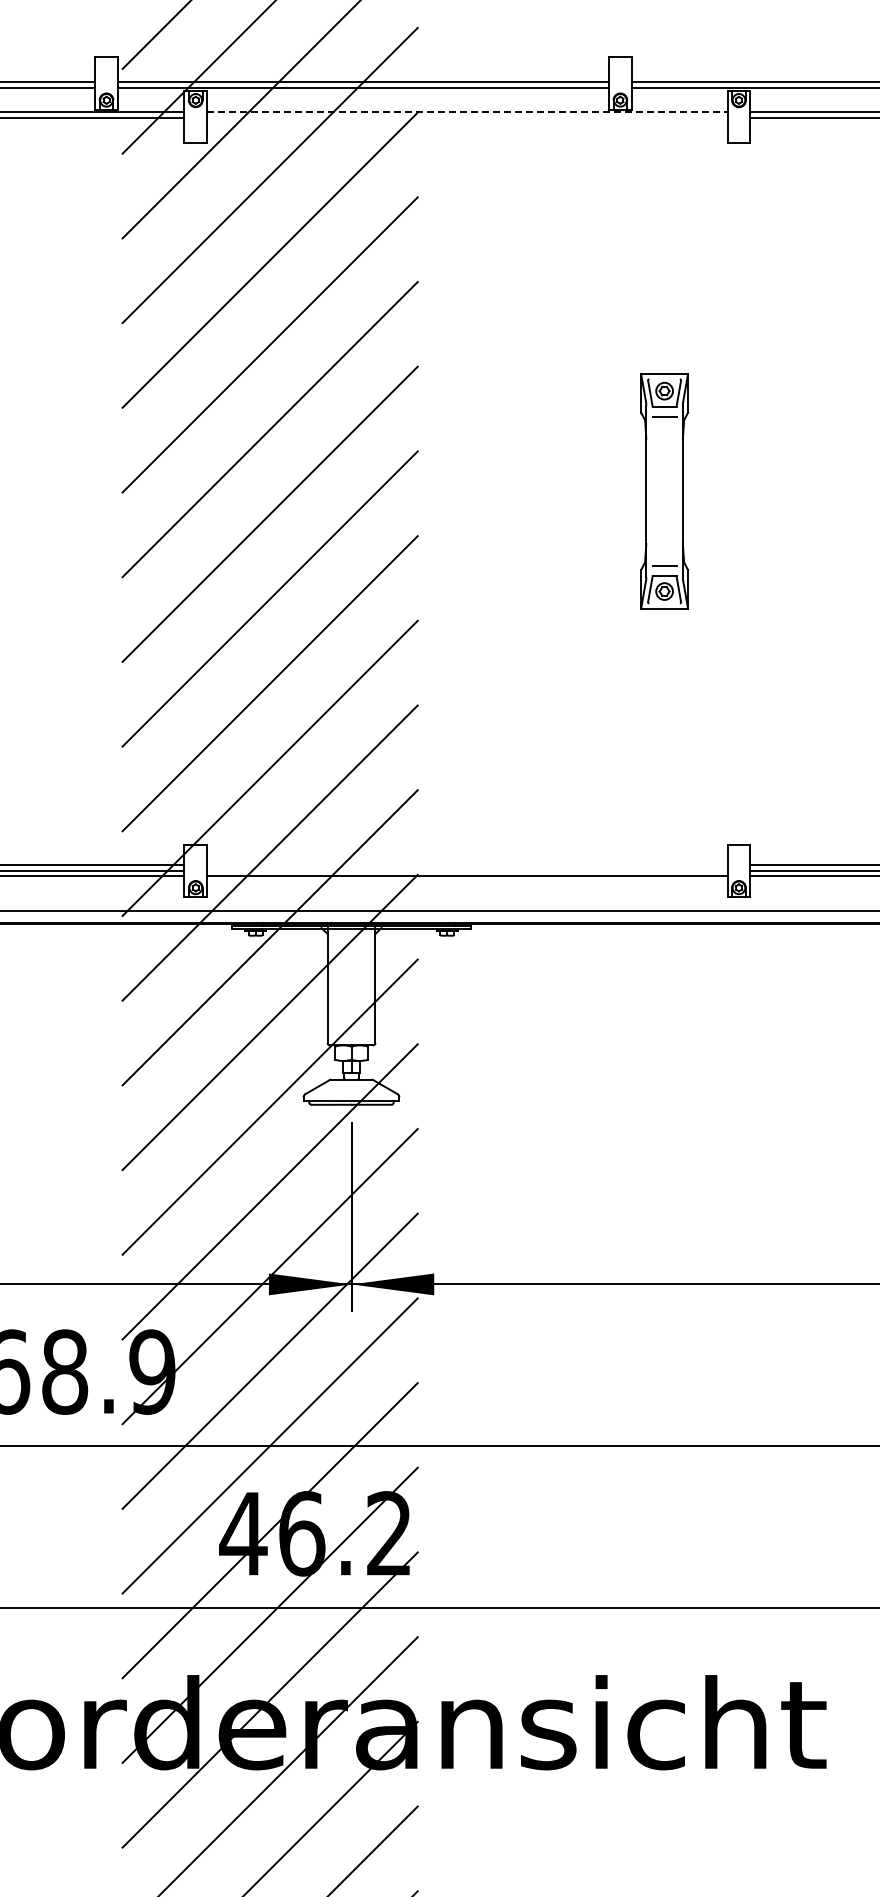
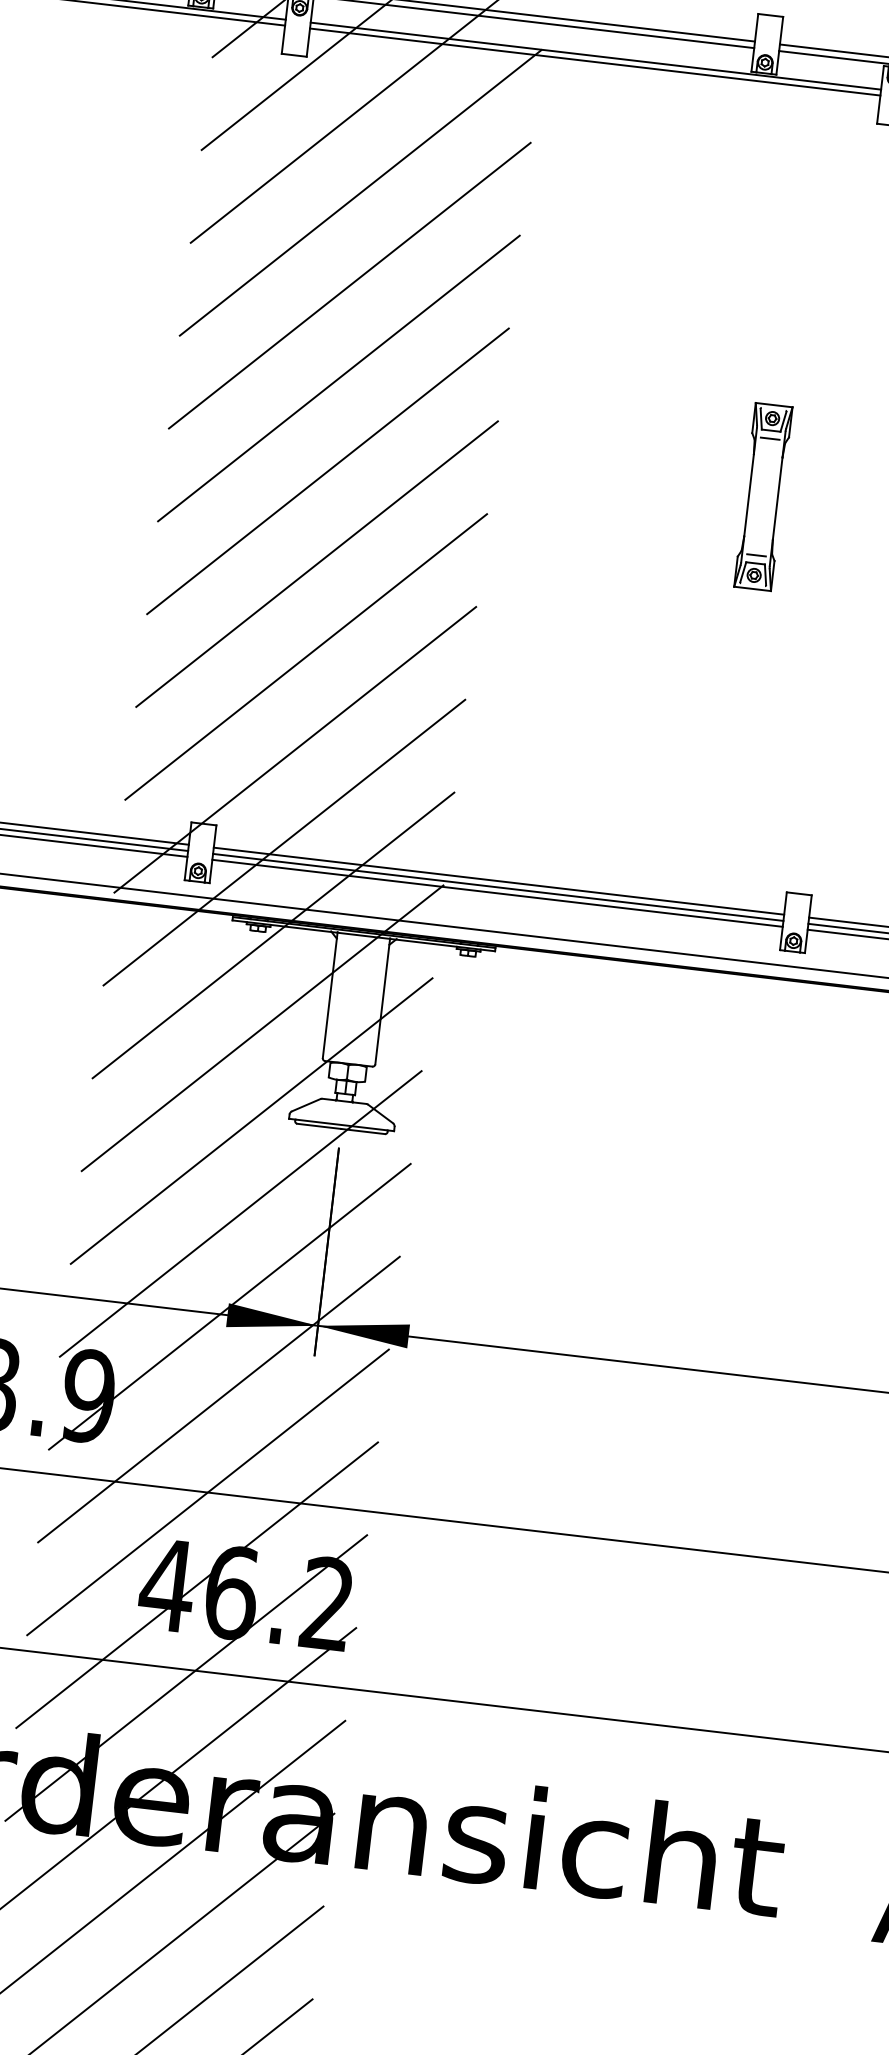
line: (467, 112) -> (596, 56), dashed -> solid
line: (467, 117) -> (595, 61), added
part: (664, 491) -> (763, 497), size x0.71
line: (467, 865) -> (499, 881), added
line: (467, 870) -> (498, 887), added

